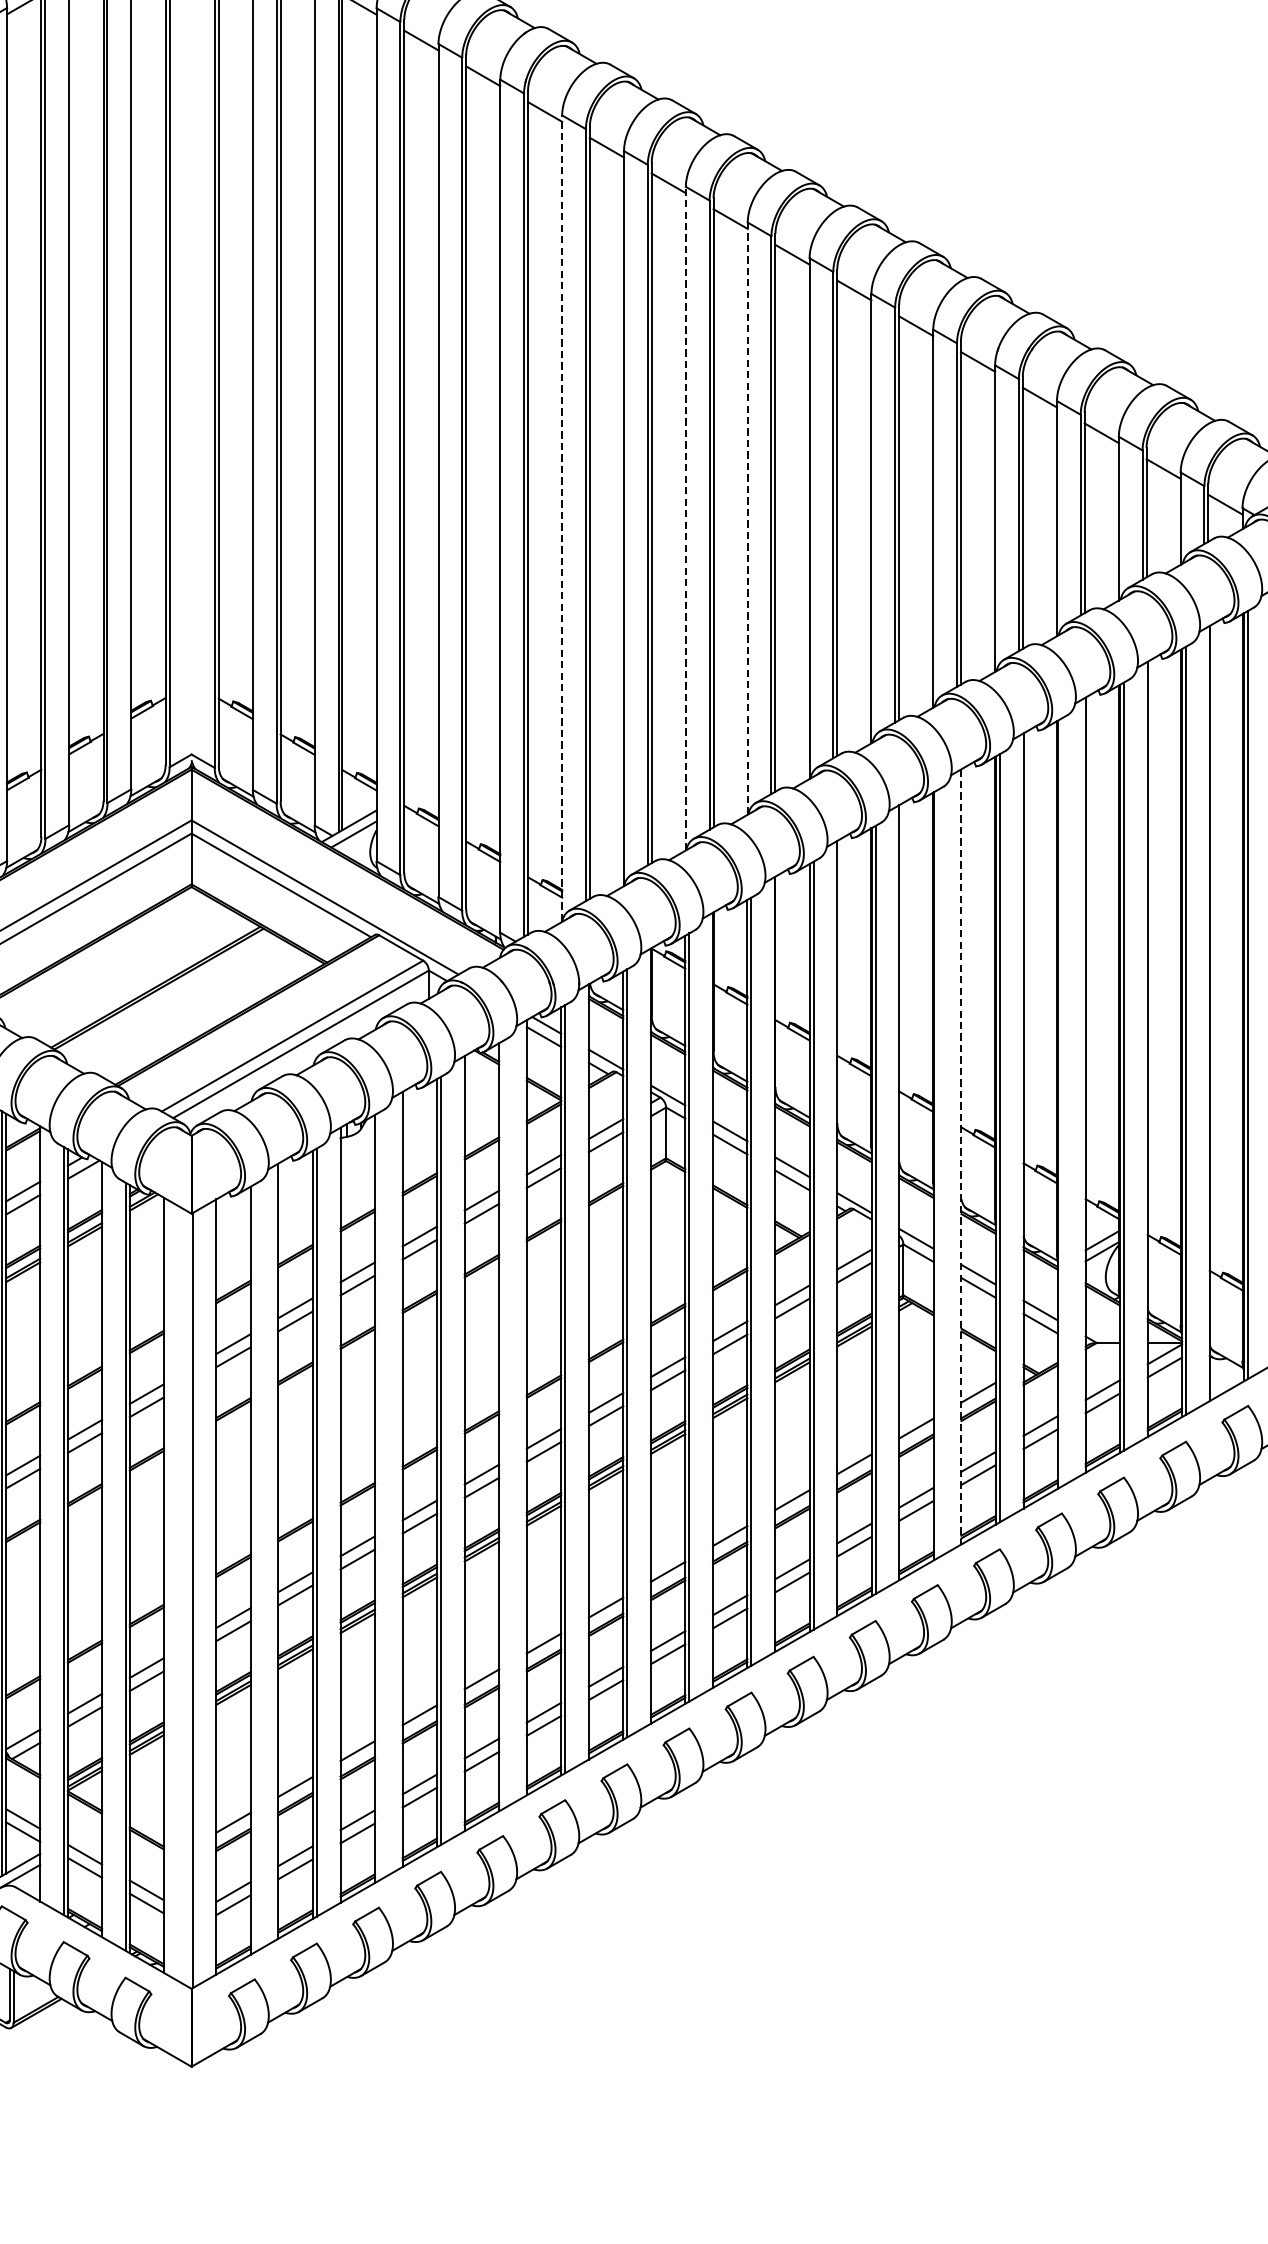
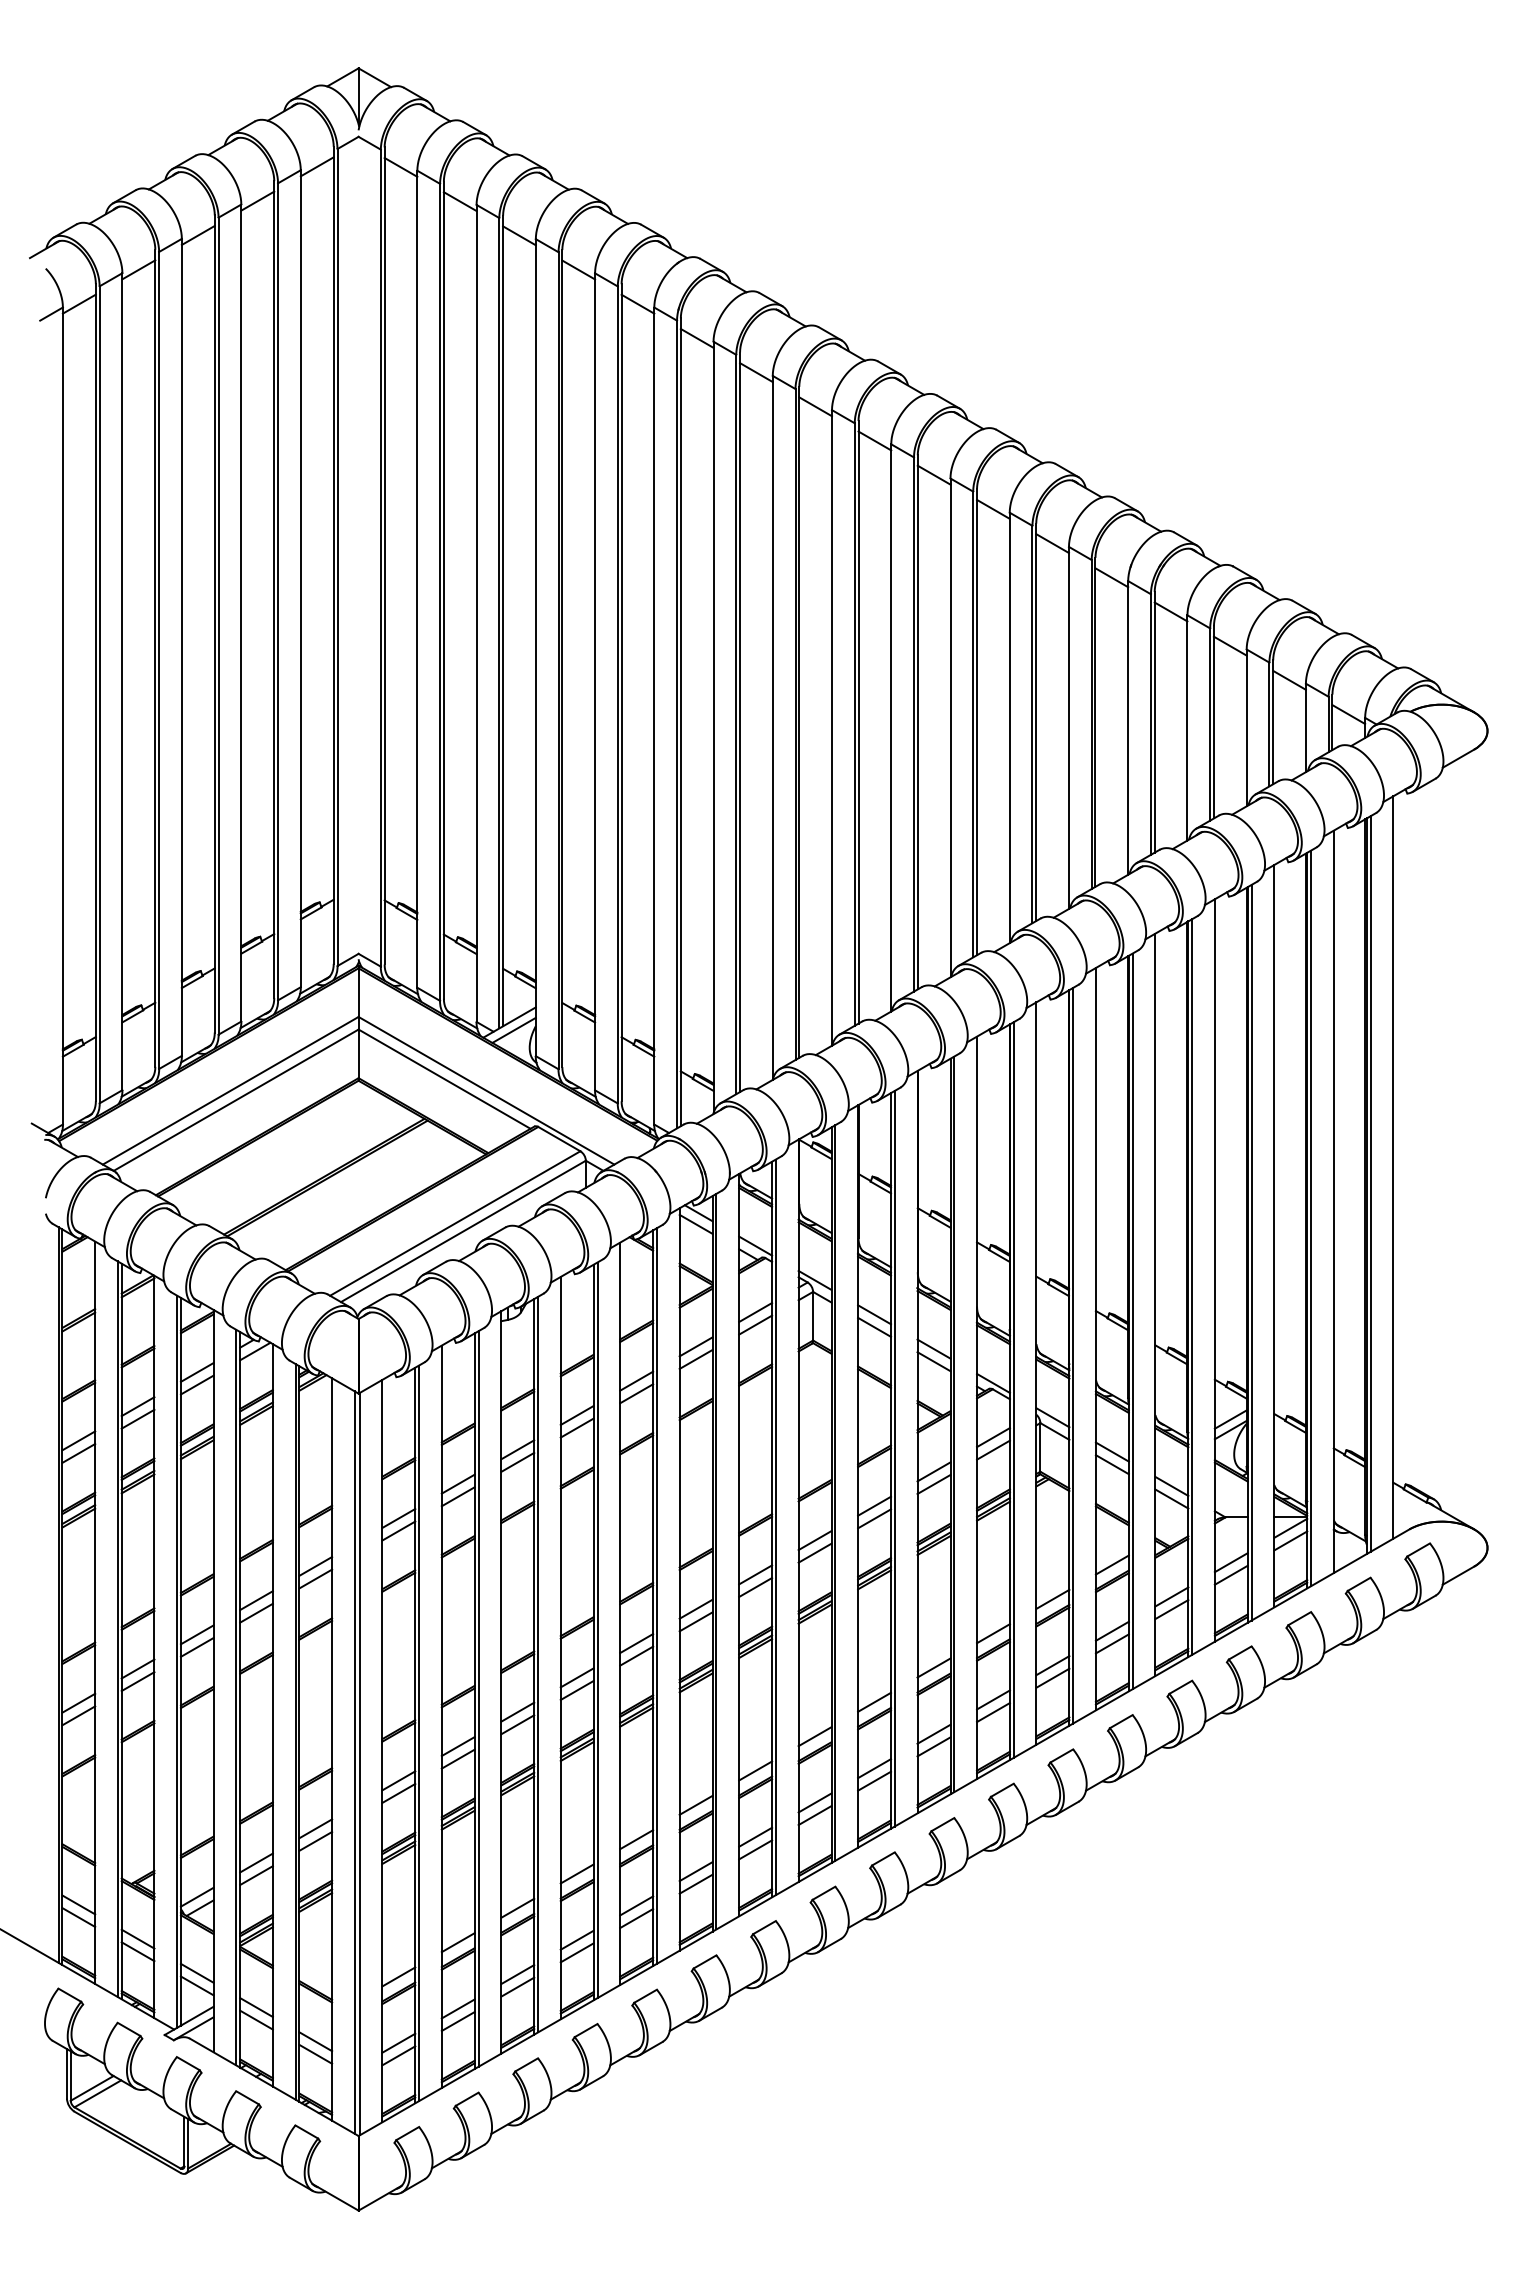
line: (562, 518) -> (713, 727), dashed -> solid
line: (686, 518) -> (832, 727), dashed -> solid
line: (747, 518) -> (891, 727), dashed -> solid
line: (1062, 1101) -> (1192, 1286), added
line: (960, 1157) -> (1095, 1339), dashed -> solid
line: (938, 1173) -> (1073, 1355), added
line: (502, 1424) -> (656, 1595), added
line: (379, 1496) -> (538, 1664), added
line: (255, 1568) -> (419, 1733), added
line: (187, 1598) -> (354, 1762), added

